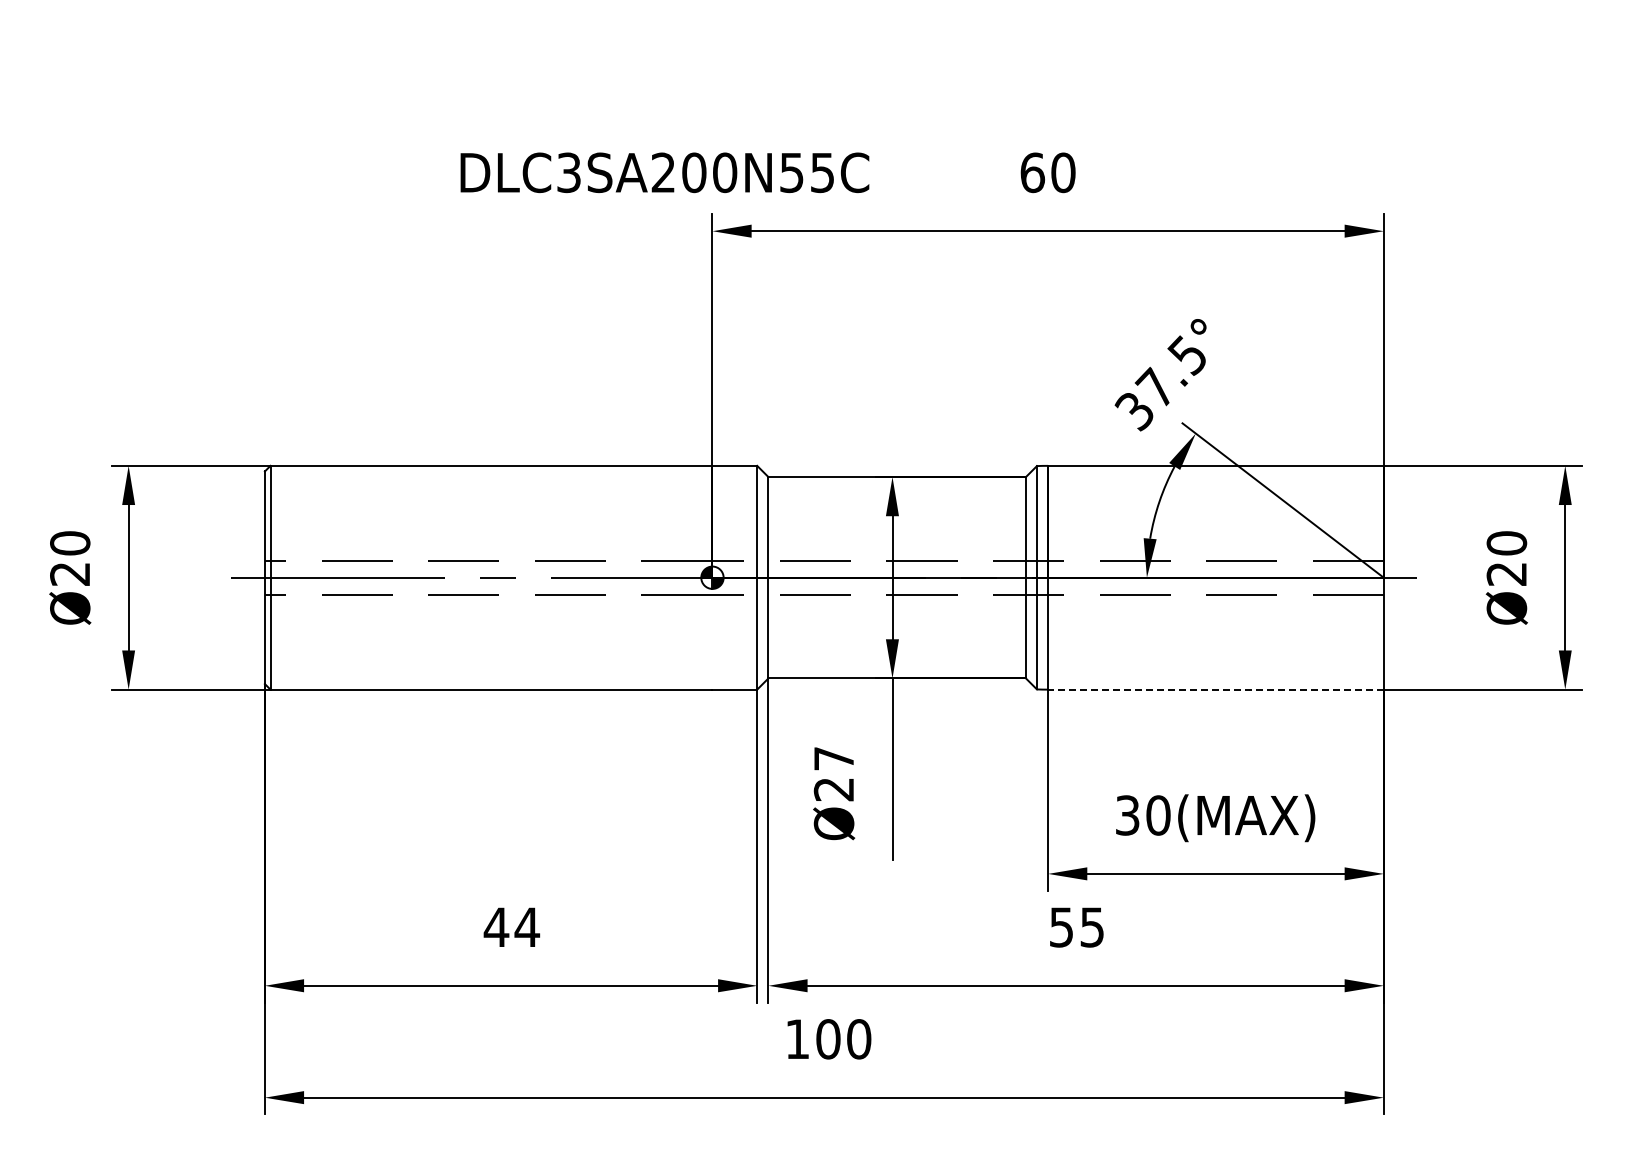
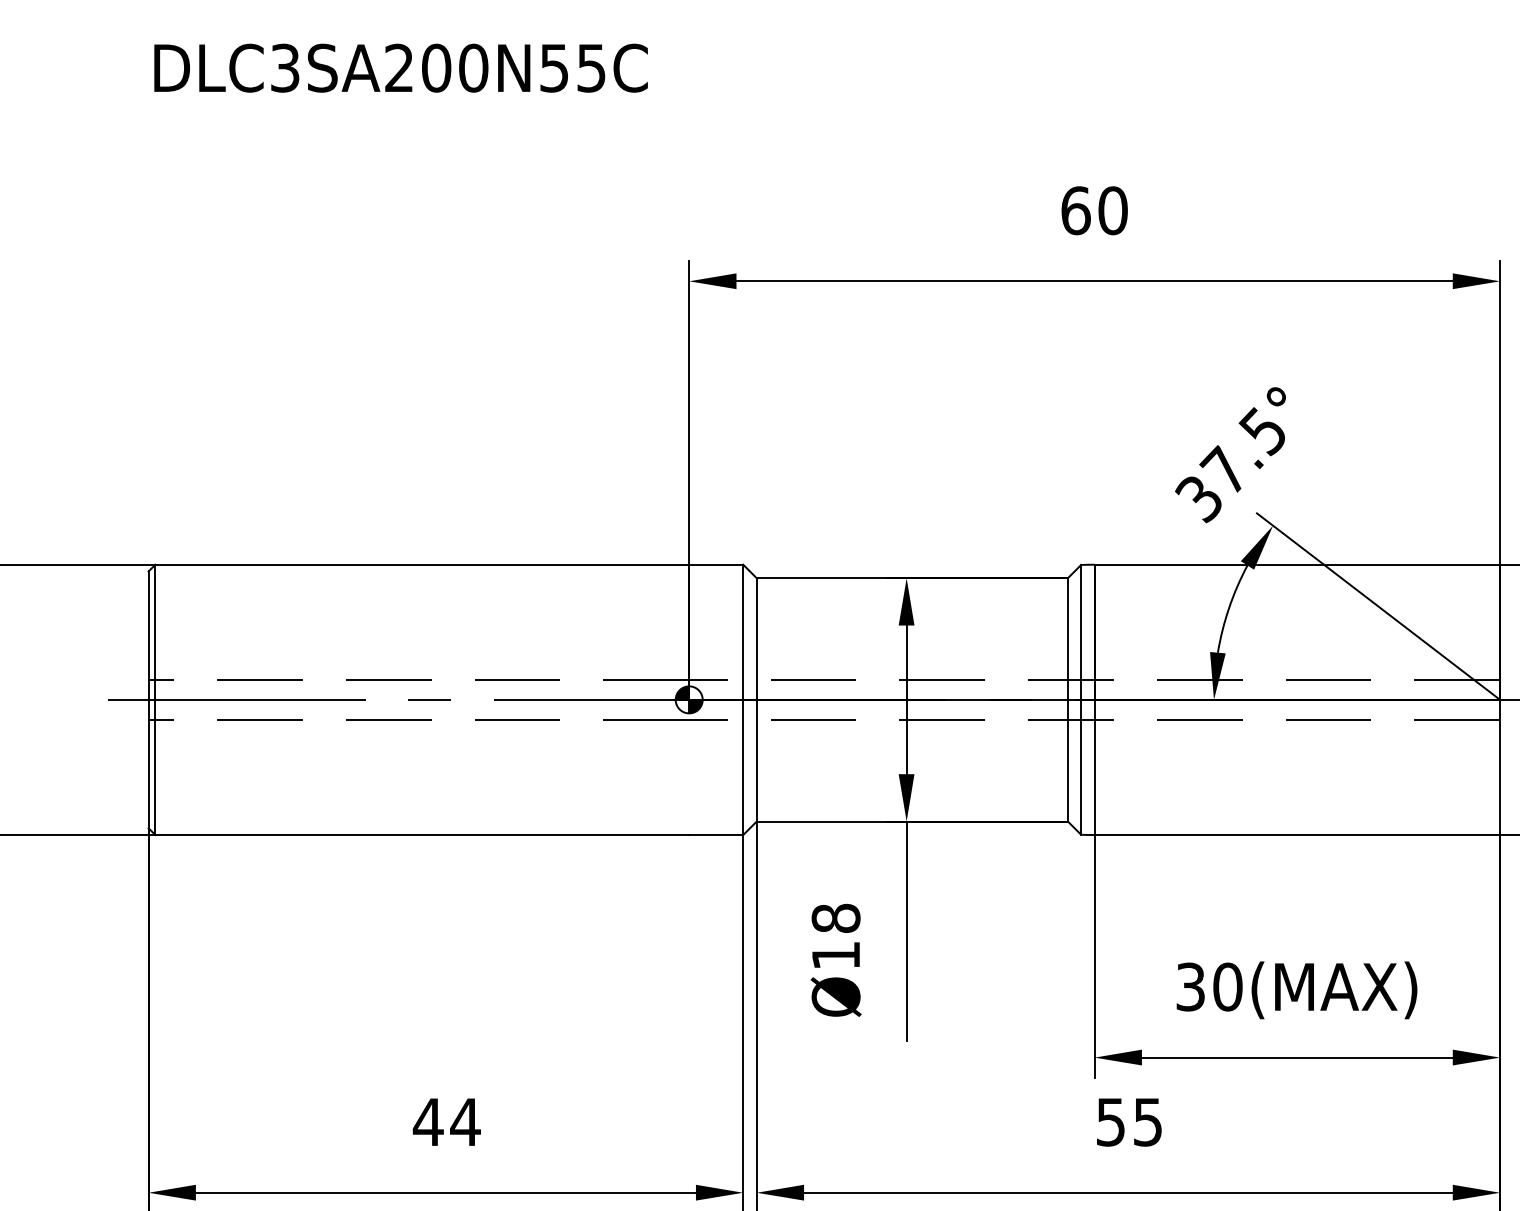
text: (664, 172) -> (400, 67), moved
line: (1215, 689) -> (1296, 834), dashed -> solid
text: (833, 773) -> (835, 936), Ø27 -> Ø18

